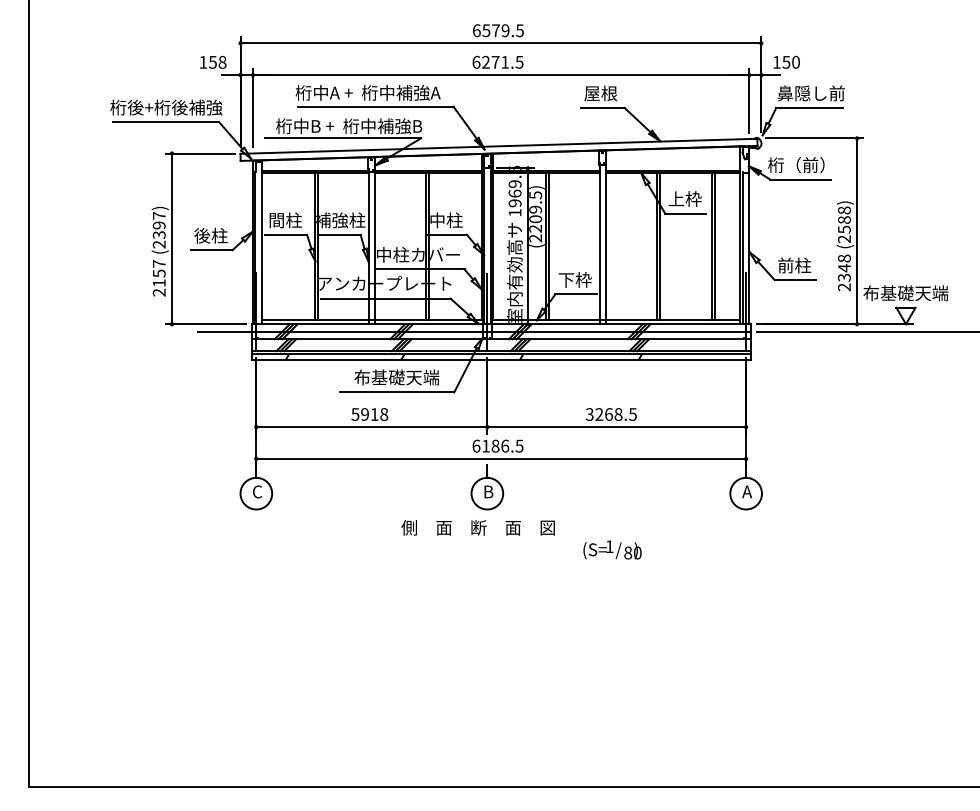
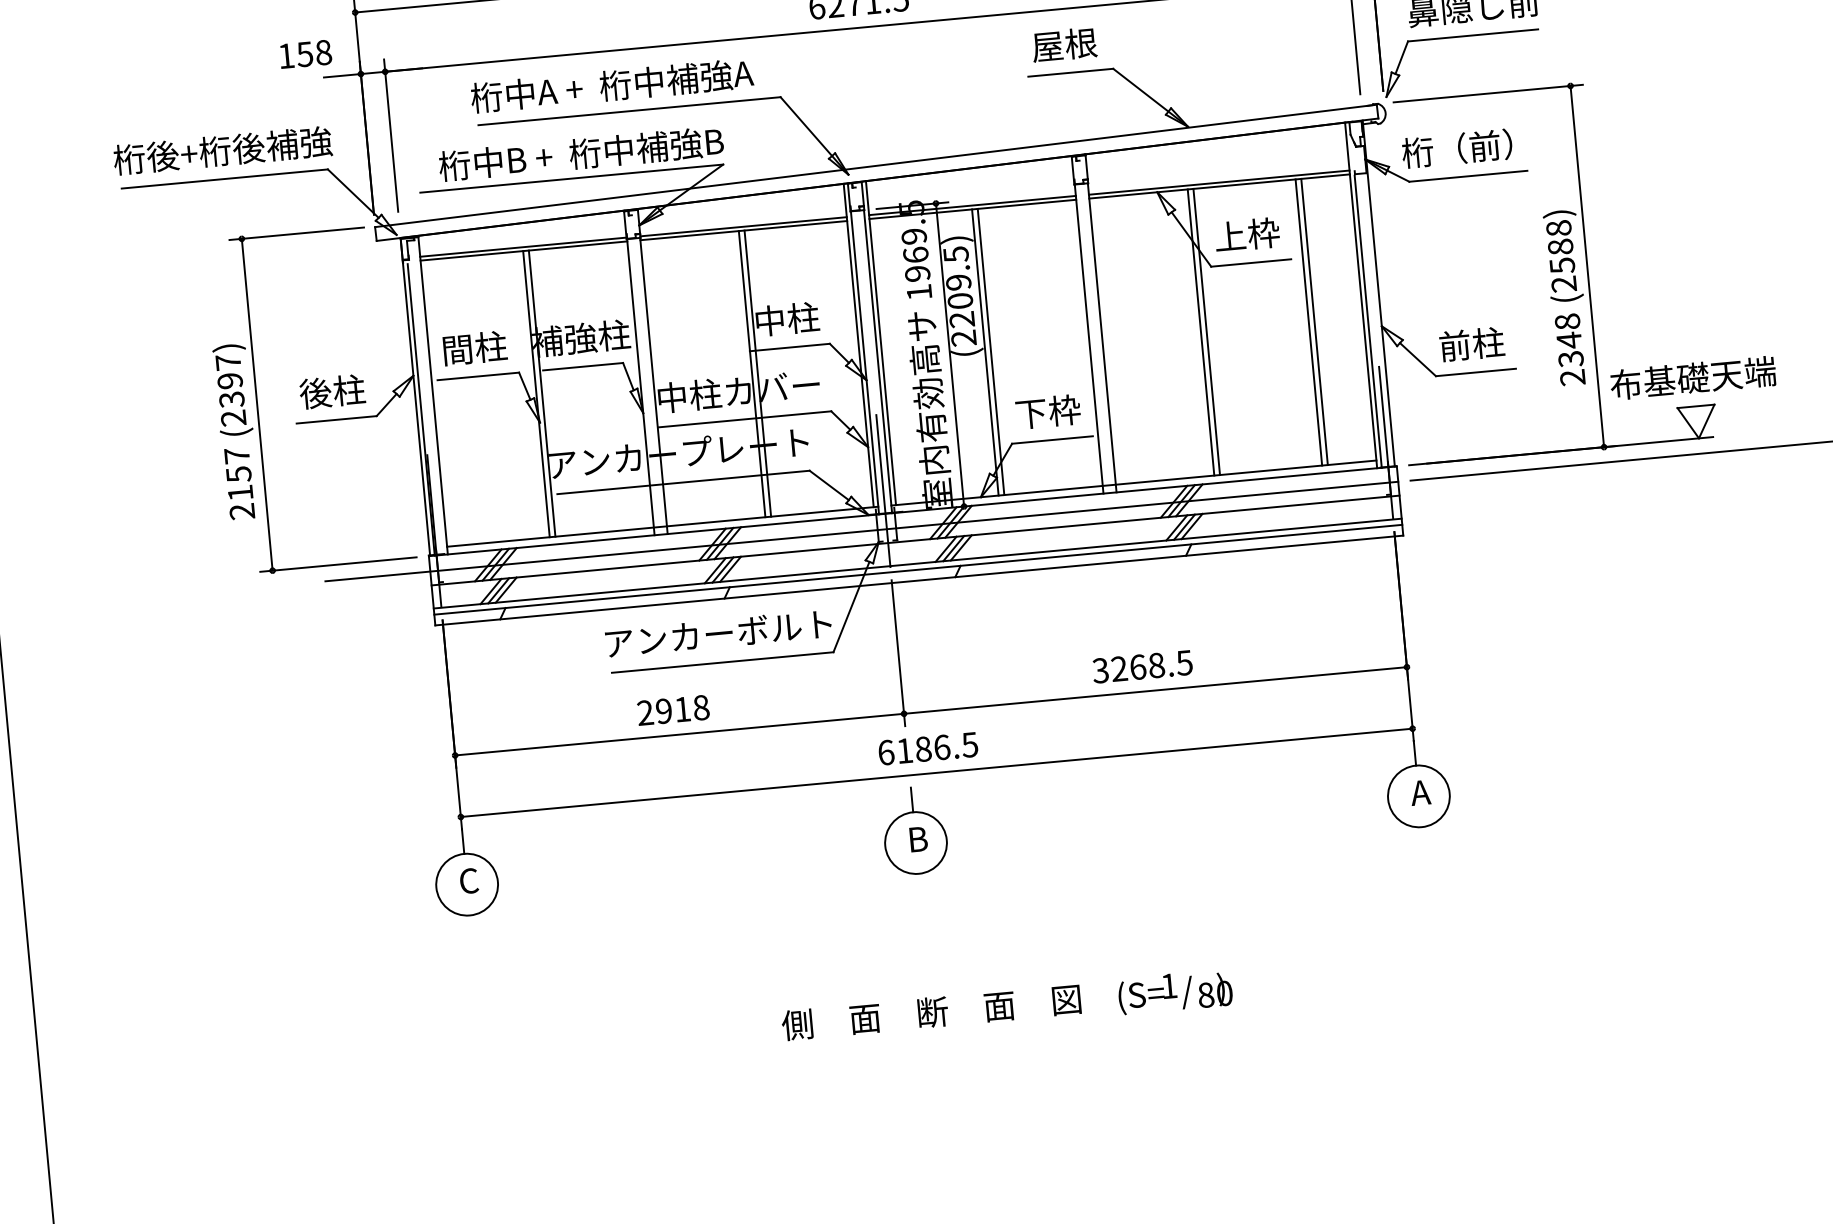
text: (396, 377) -> (718, 633), 布基礎天端 -> アンカーボルト
text: (355, 414) -> (645, 712), 5918 -> 2918
text: (477, 527) -> (930, 1011), moved
text: (612, 549) -> (1175, 991), moved

